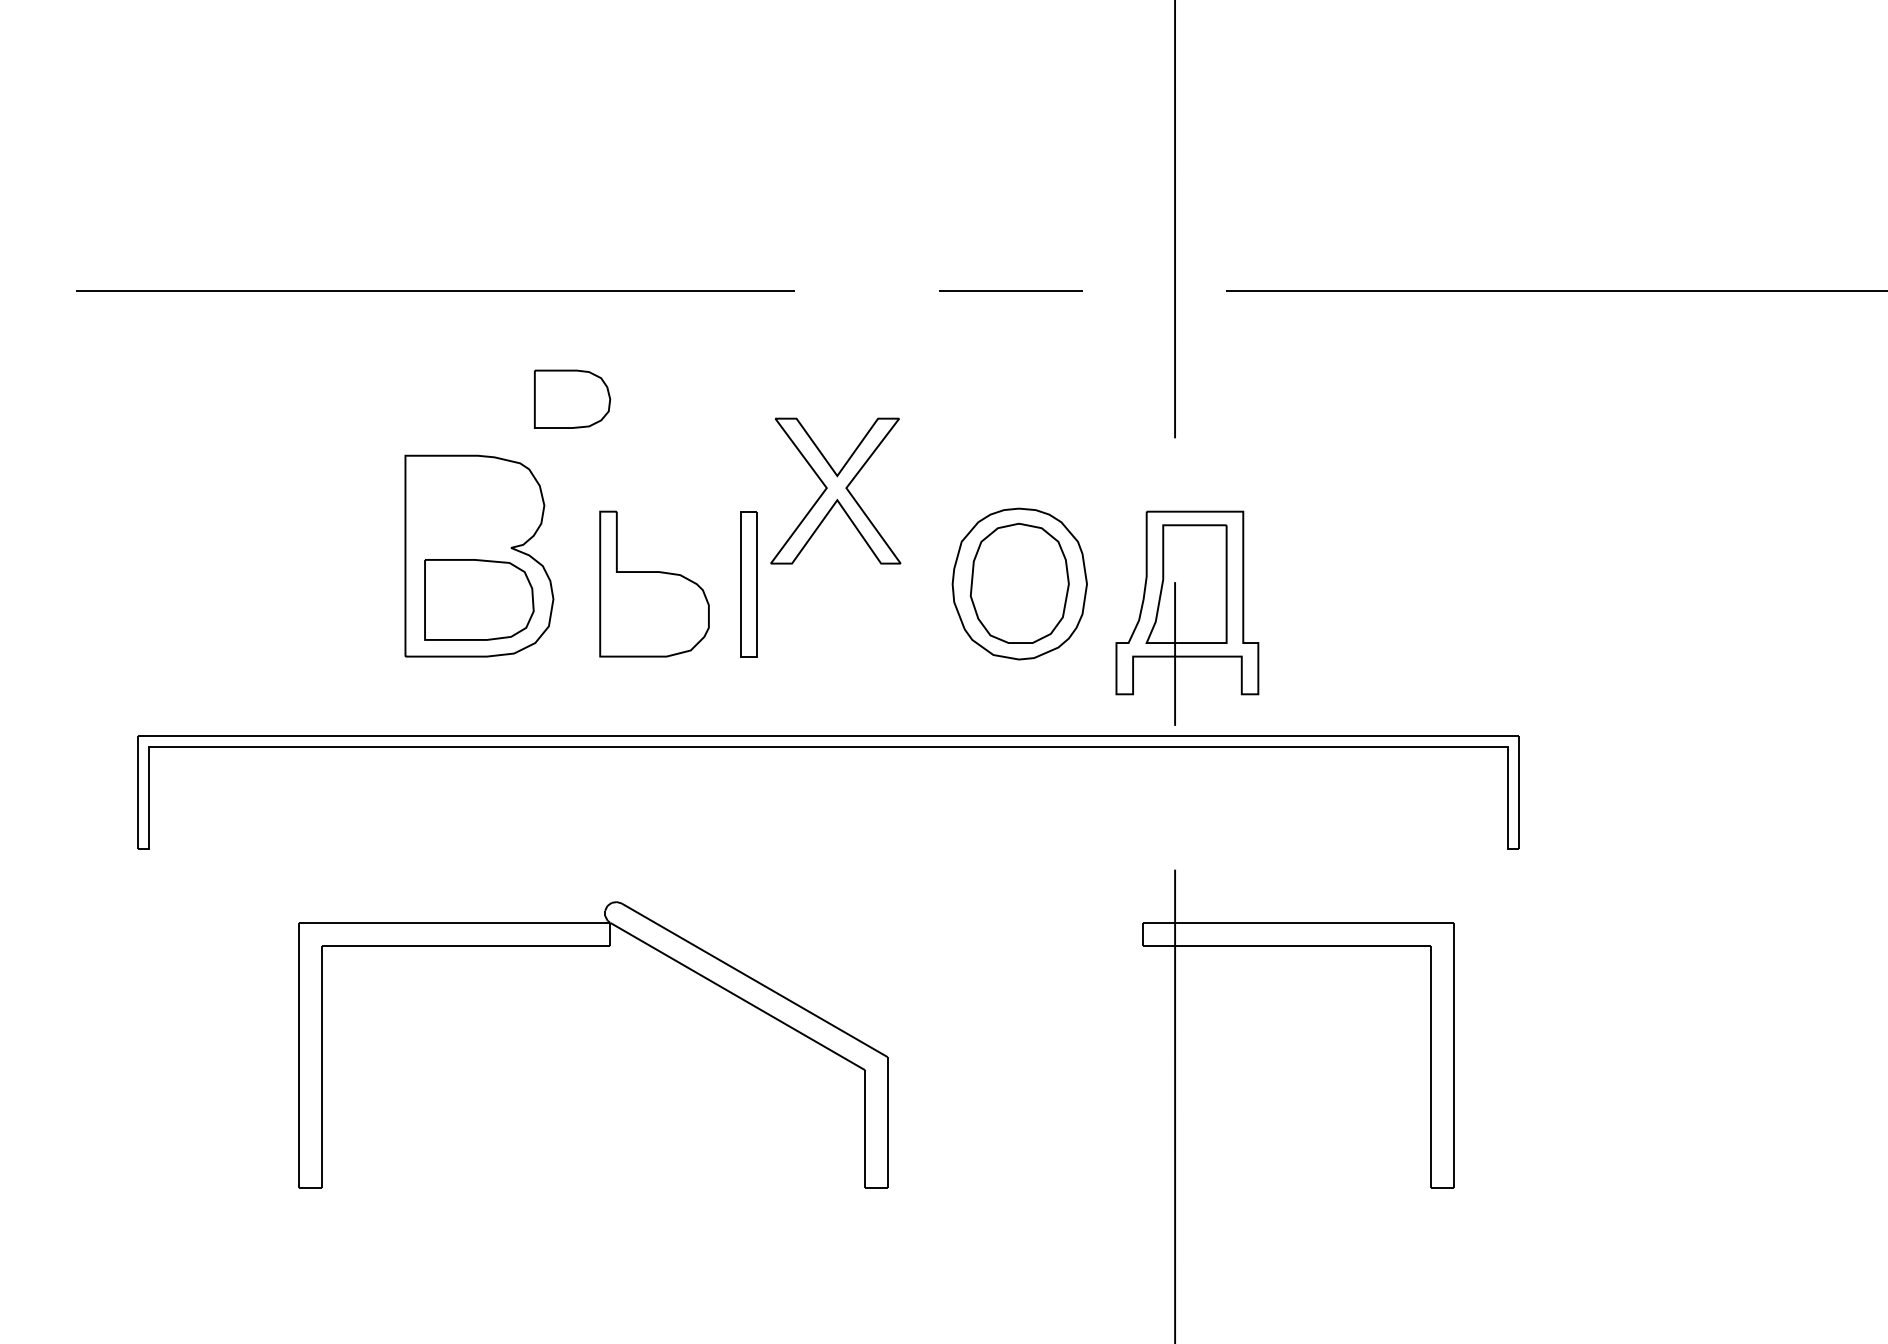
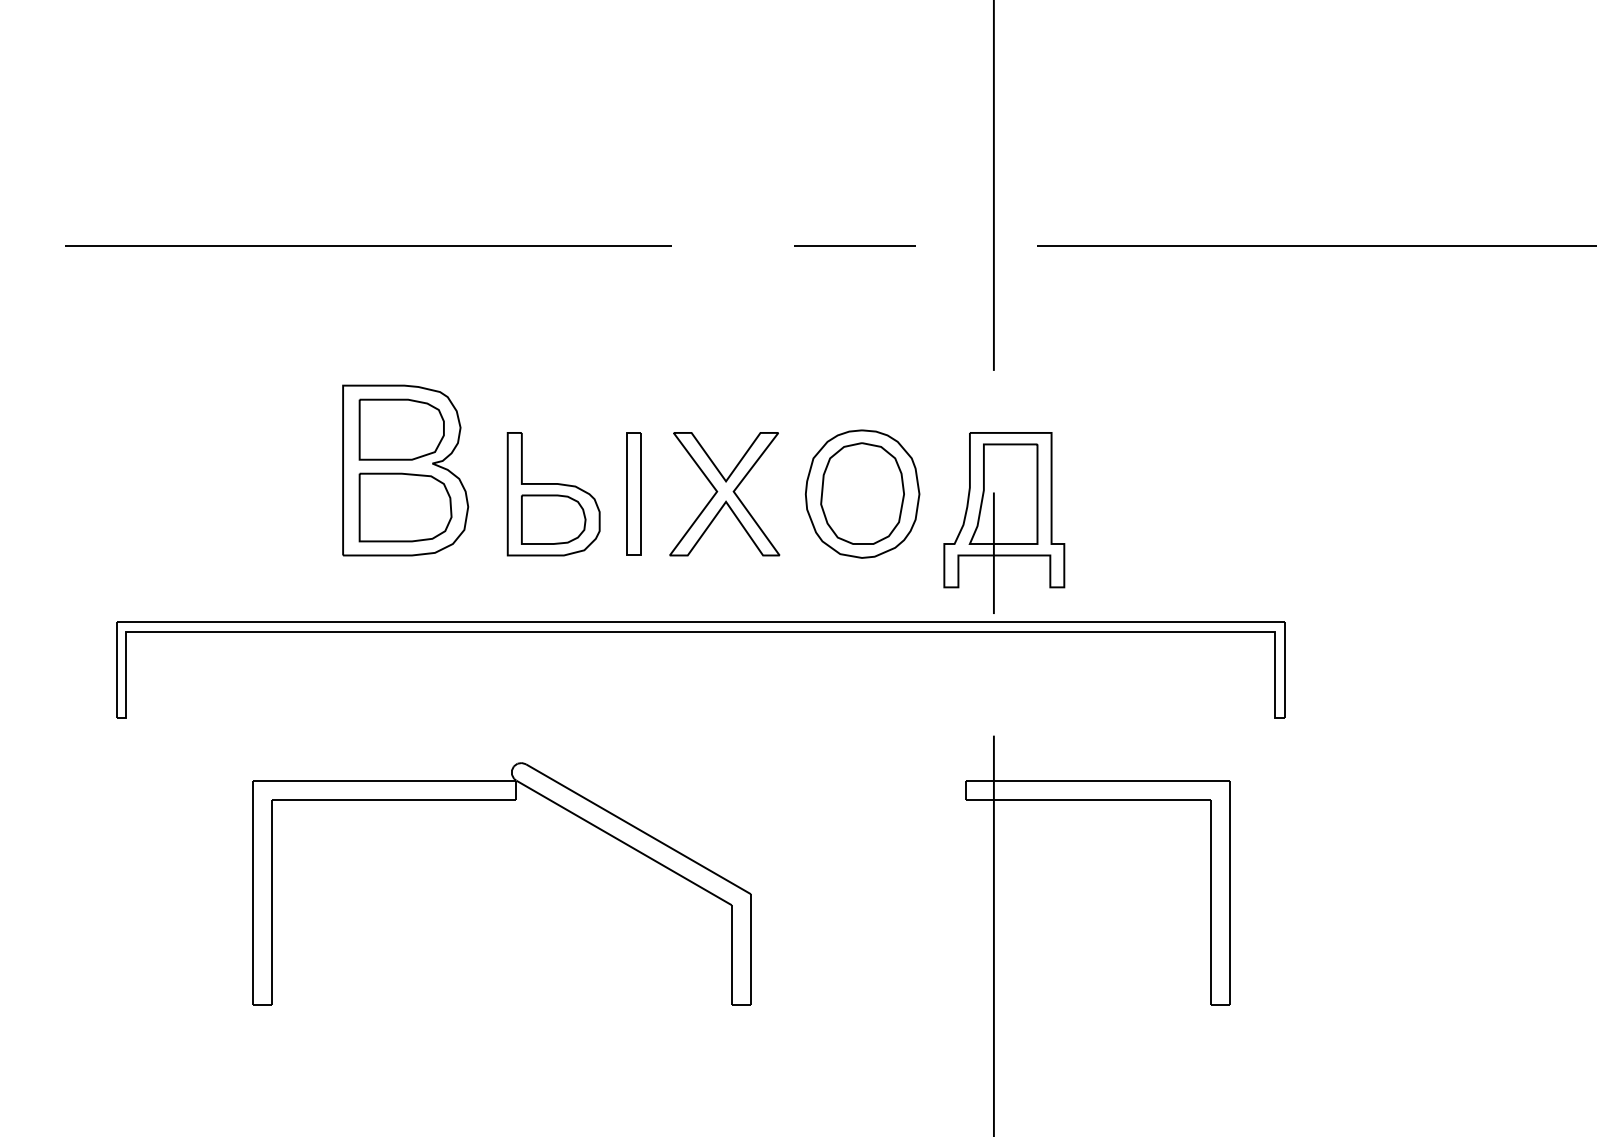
part: (572, 398) -> (553, 519), moved
part: (835, 490) -> (724, 493), moved
part: (474, 507) -> (401, 429), added

